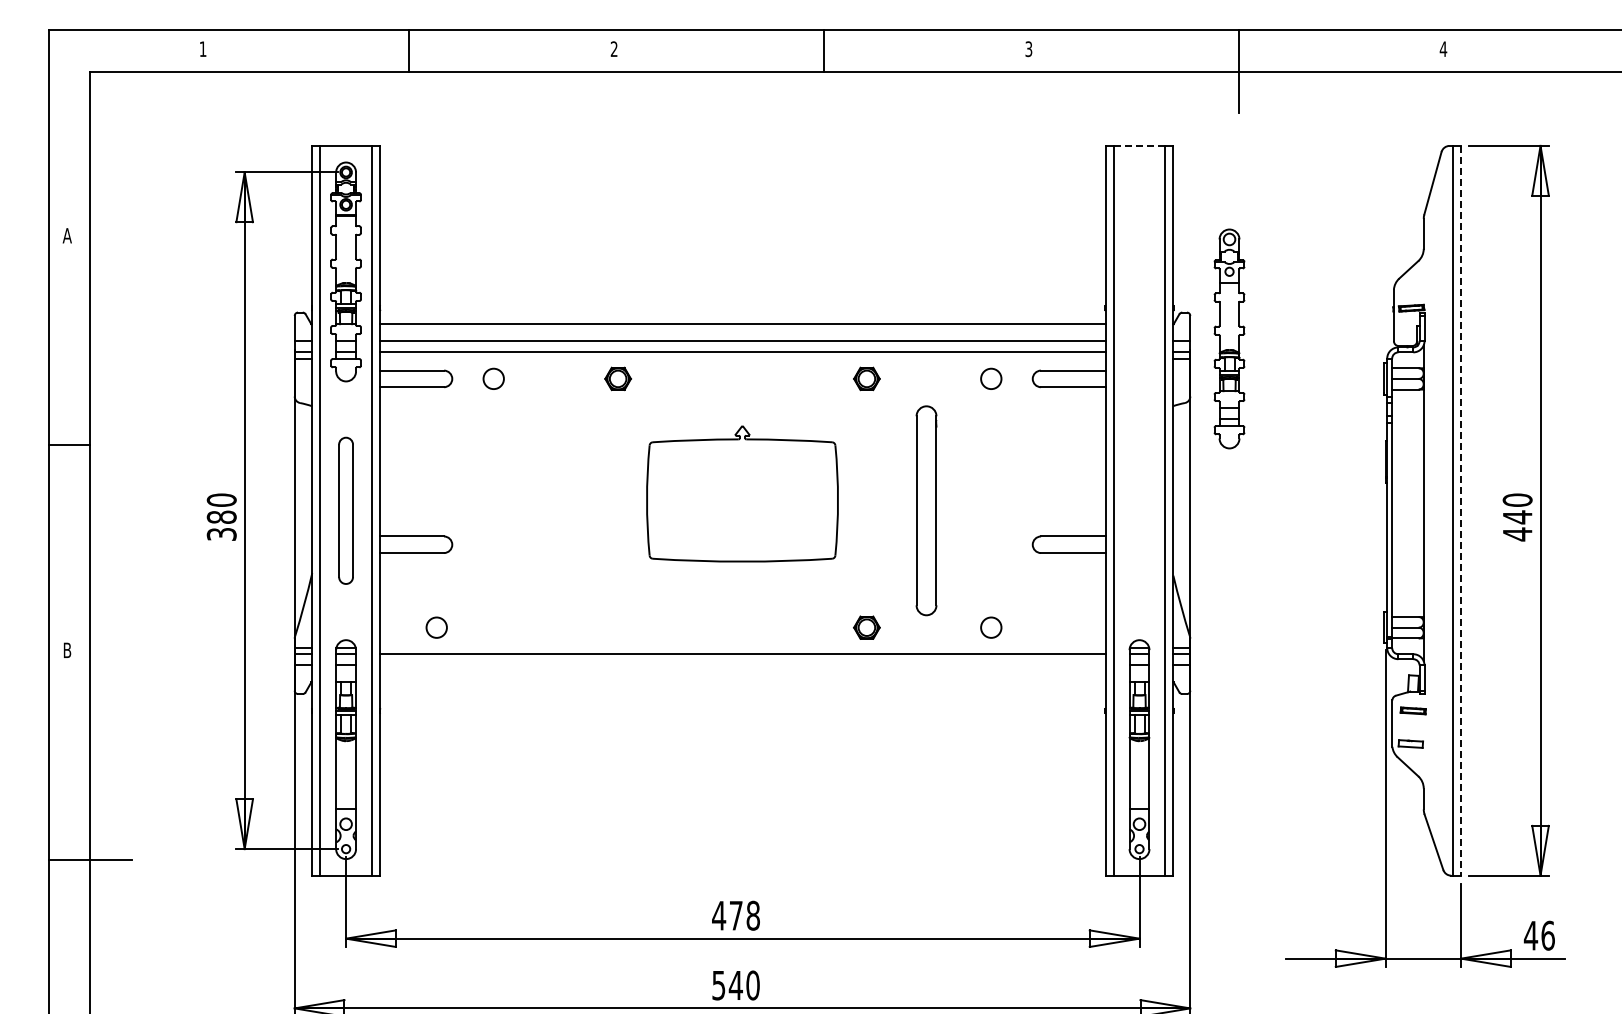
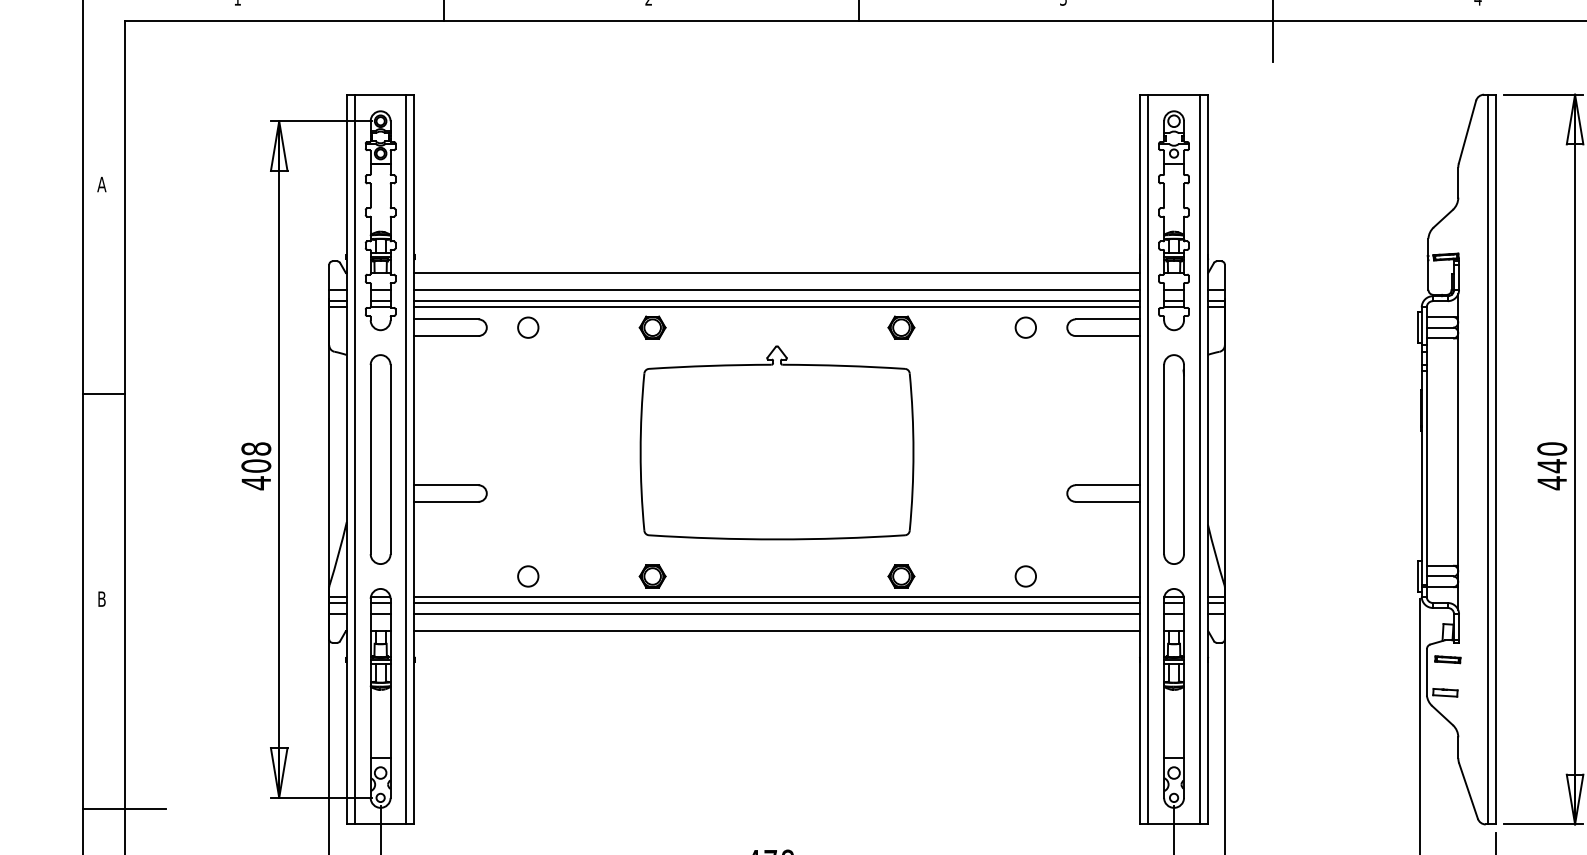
line: (1139, 145) -> (1174, 94), dashed -> solid
part: (1229, 338) -> (1174, 220), moved
line: (742, 358) -> (777, 307), added
part: (742, 493) -> (777, 442), size x1.43
part: (345, 510) -> (380, 459), size x1.43
part: (926, 510) -> (1174, 459), moved
line: (1461, 510) -> (1496, 459), dashed -> solid
text: (221, 517) -> (256, 466), 380 -> 408
circle: (436, 627) -> (528, 576), moved
part: (618, 627) -> (653, 576), added
line: (742, 648) -> (777, 597), added
line: (742, 665) -> (777, 614), added
line: (742, 682) -> (777, 631), added

